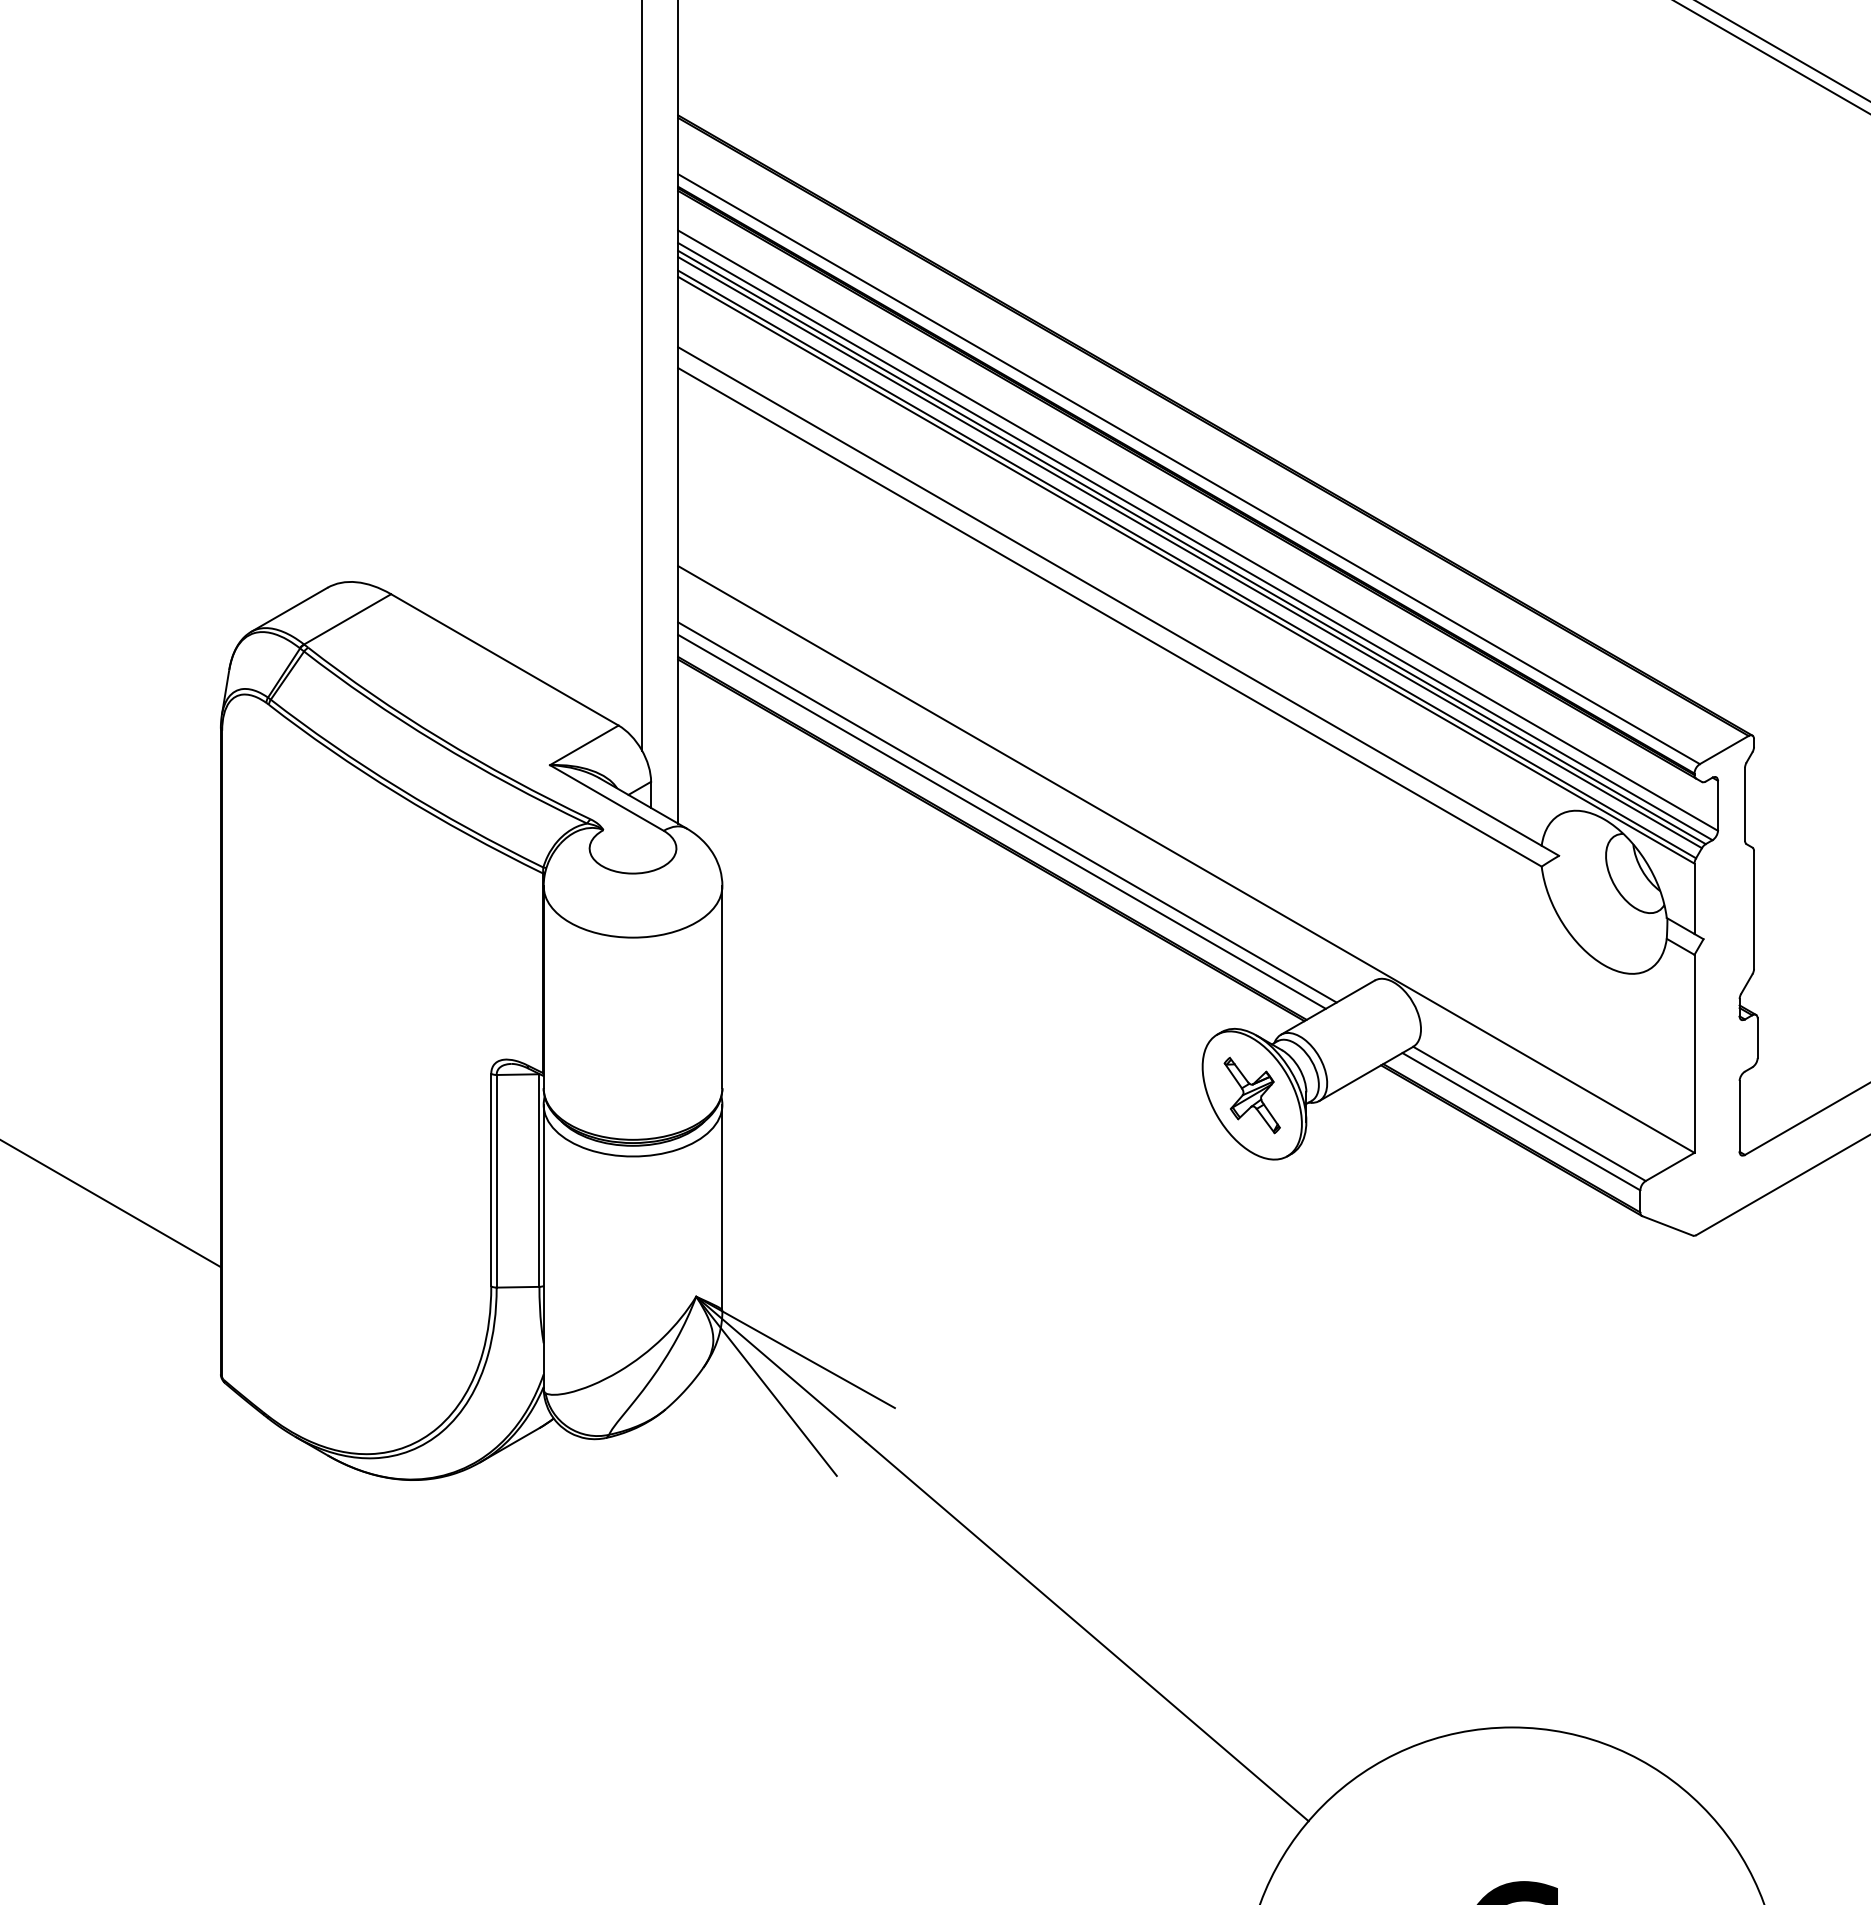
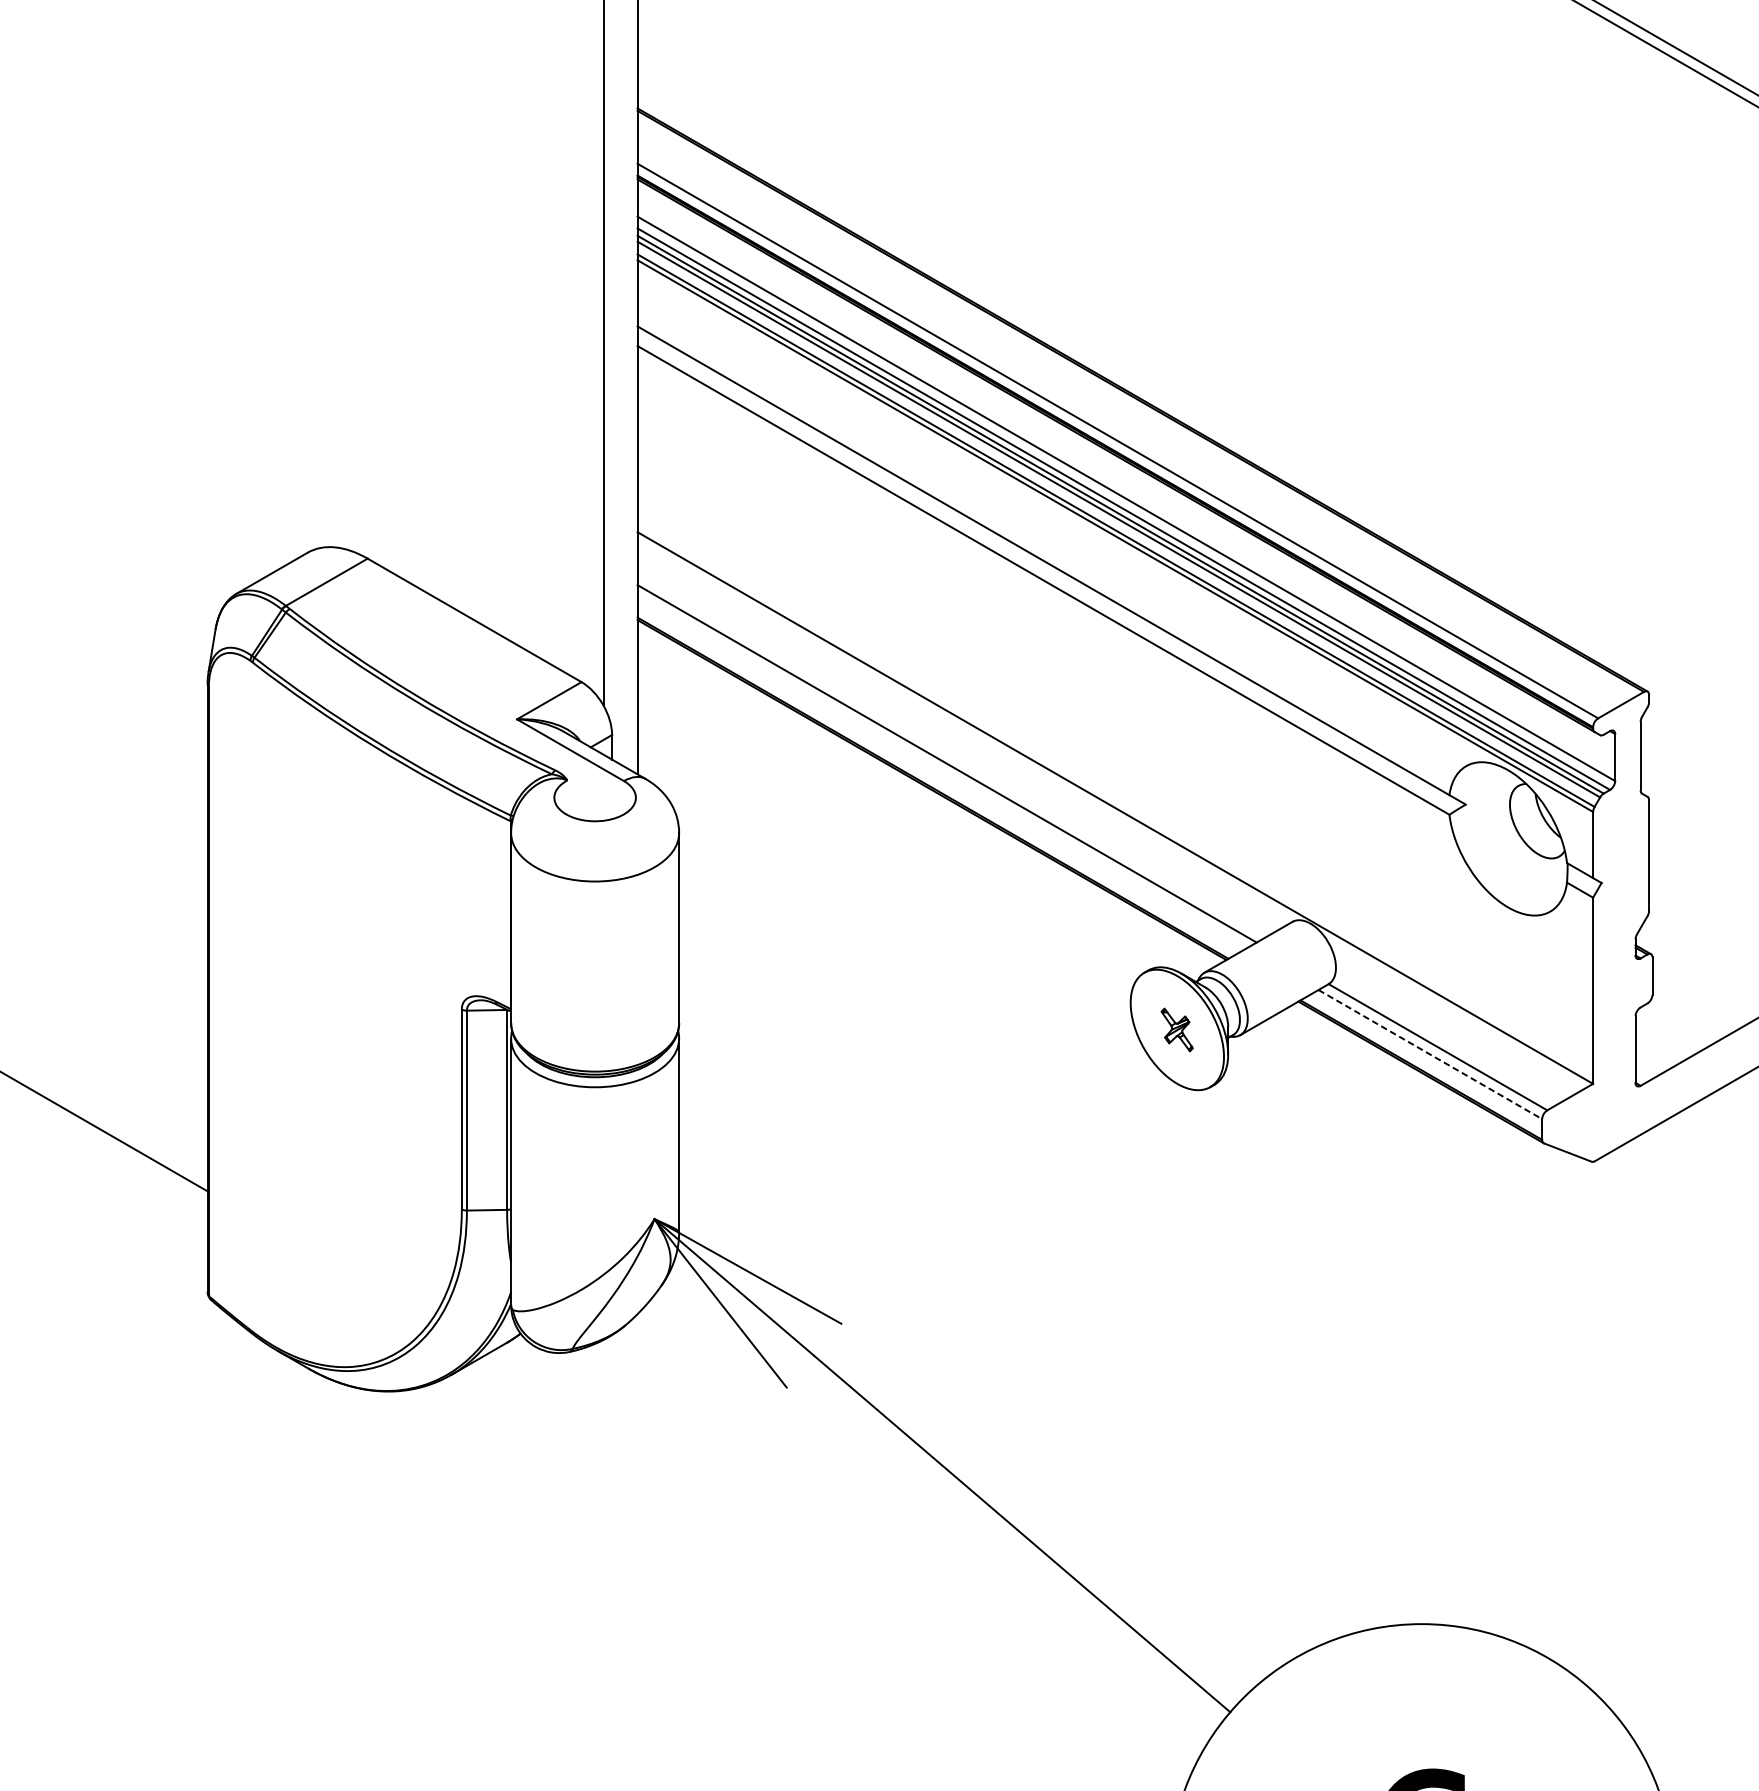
line: (1001, 821) -> (941, 772), removed
part: (1251, 1095) -> (1176, 1029), size x0.6
line: (1521, 1121) -> (1430, 1054), solid -> dashed

